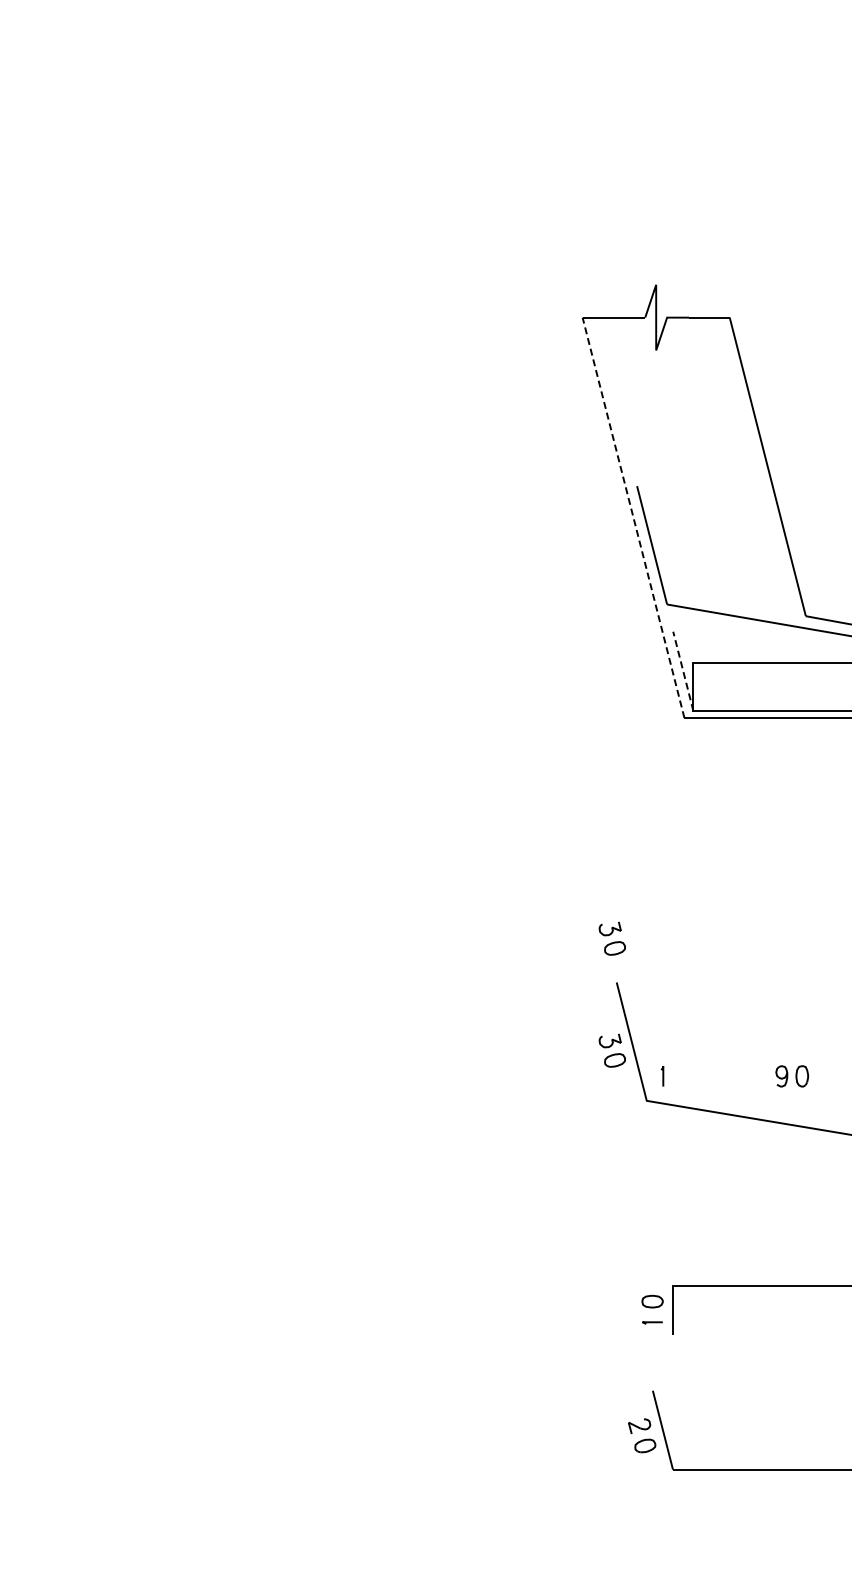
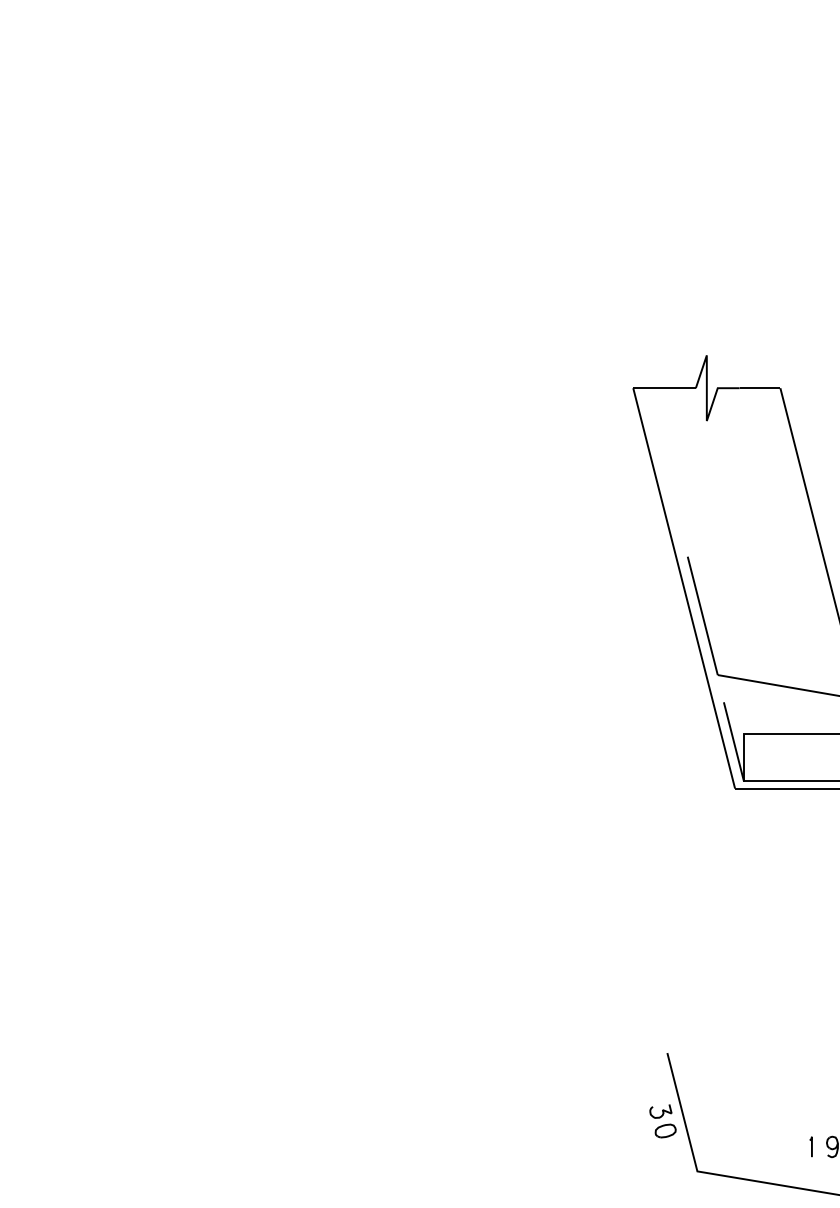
line: (633, 517) -> (684, 588), dashed -> solid
line: (683, 671) -> (734, 742), dashed -> solid
part: (611, 938) -> (662, 1009), removed
line: (662, 1076) -> (811, 1147), moved

